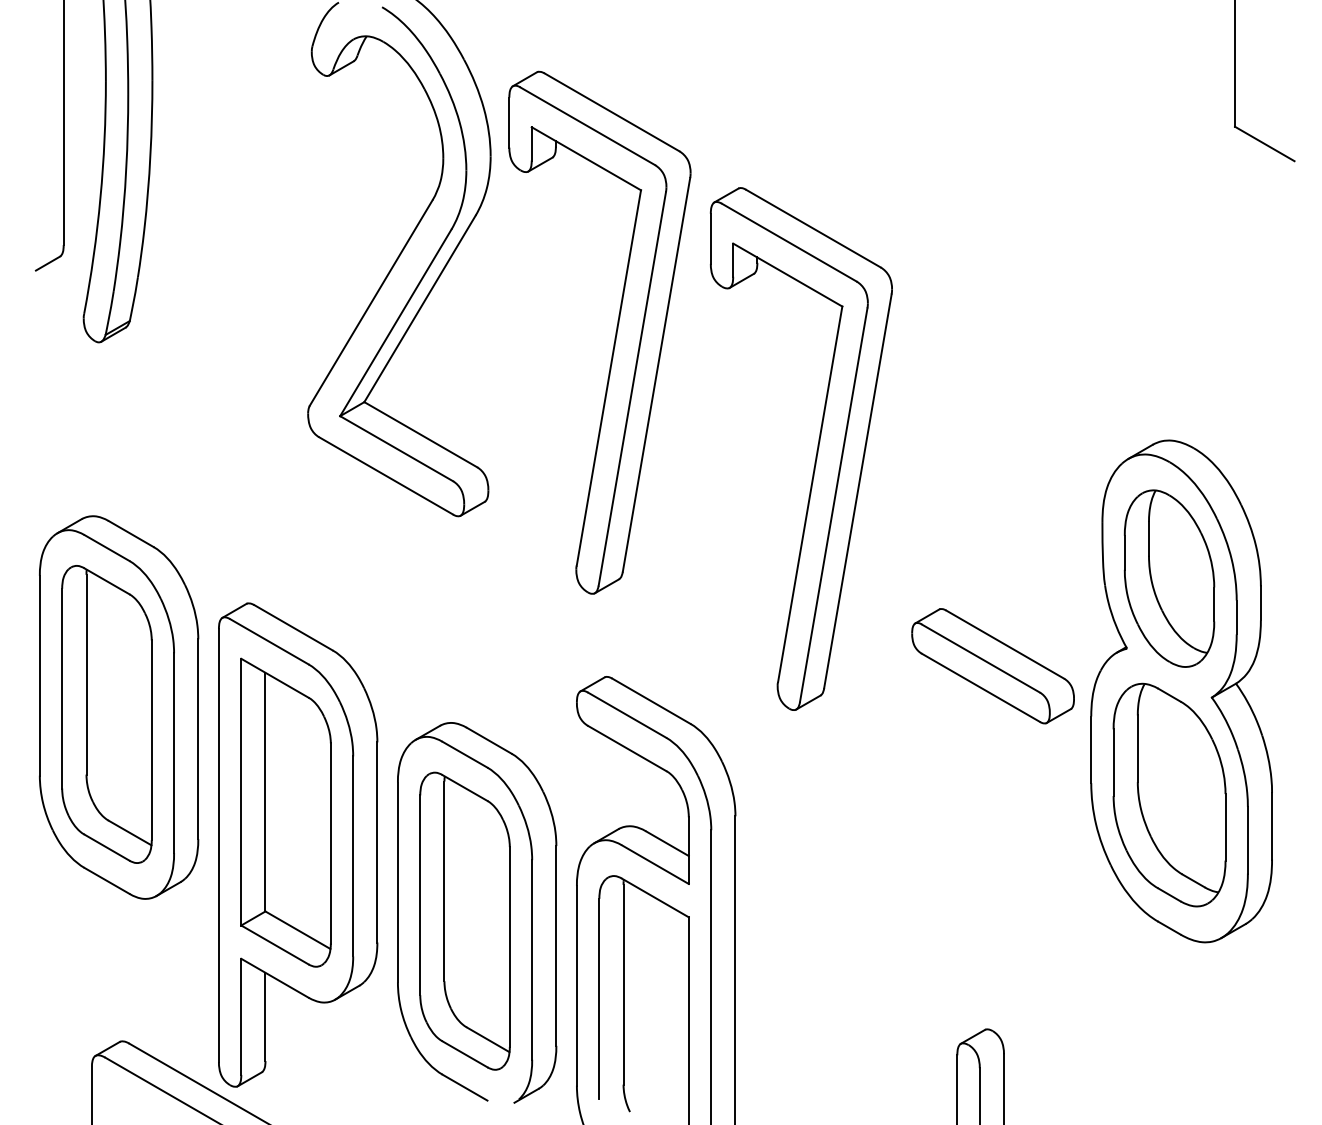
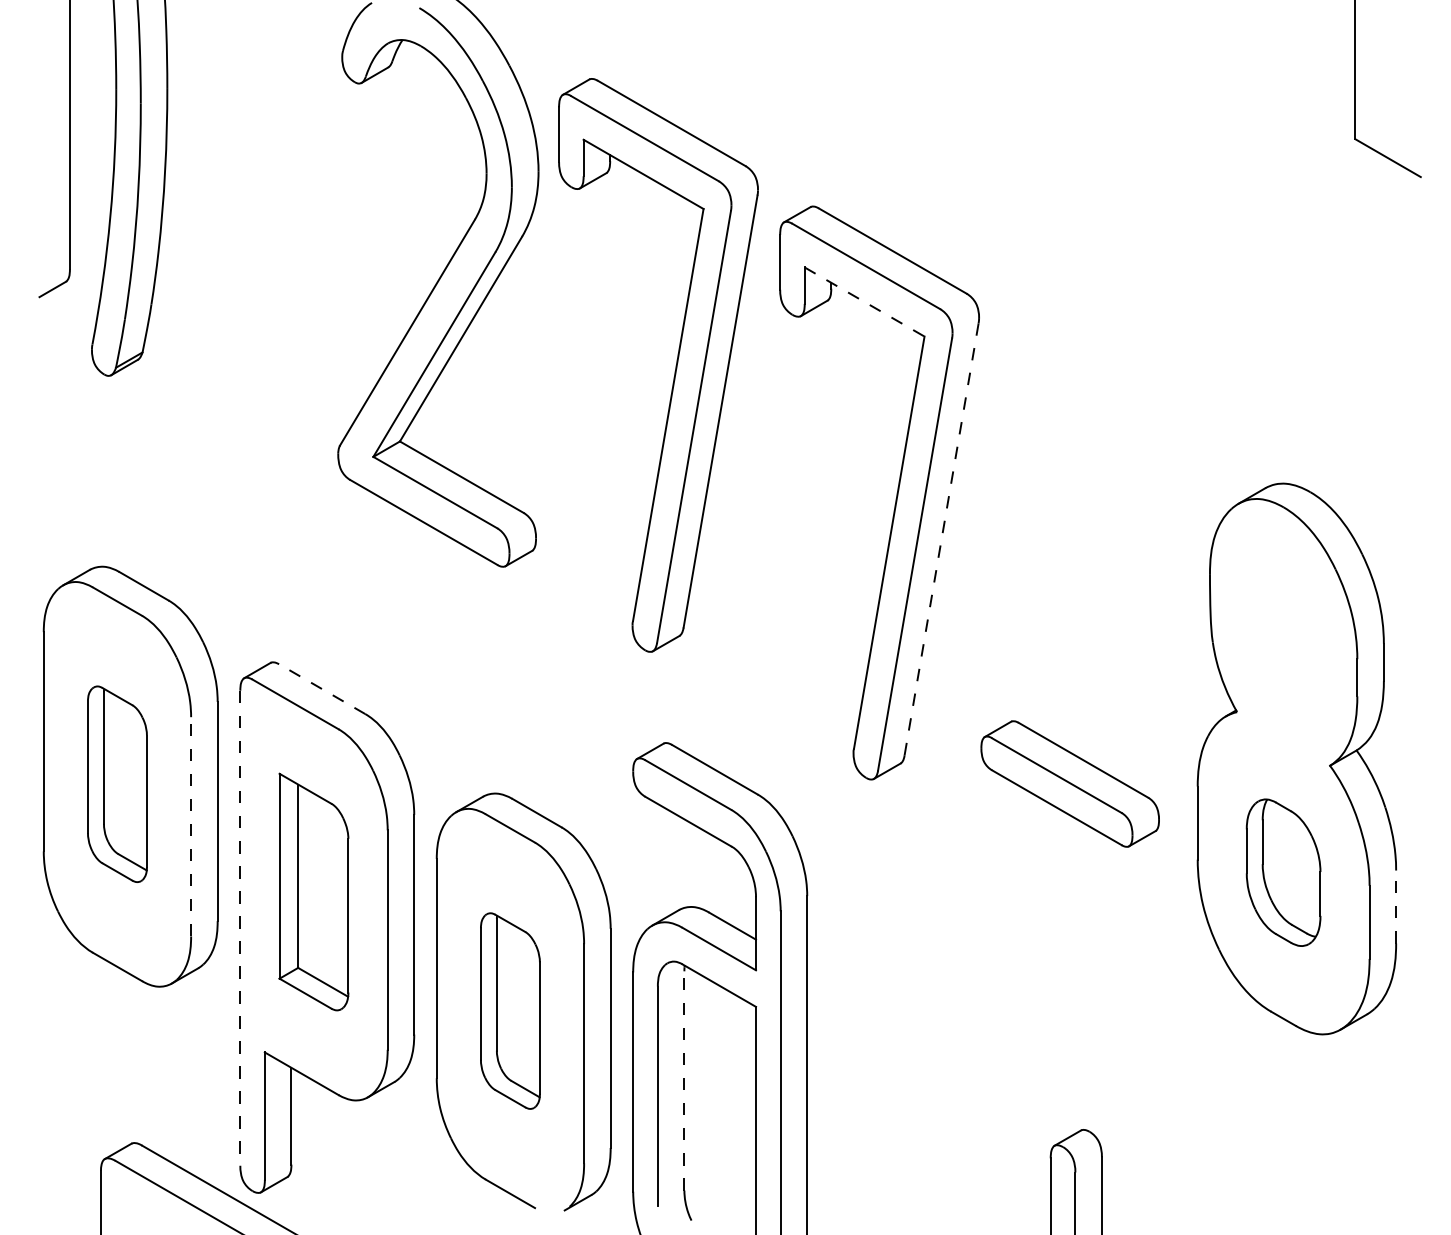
line: (788, 275) -> (865, 302), solid -> dashed
line: (857, 491) -> (941, 539), solid -> dashed
part: (1169, 578) -> (1283, 635), removed
line: (293, 627) -> (322, 688), solid -> dashed
part: (992, 666) -> (1069, 784), moved
part: (106, 714) -> (116, 784), size x0.6
line: (174, 753) -> (191, 827), solid -> dashed
part: (1169, 794) -> (1283, 872), size x0.6
part: (285, 812) -> (313, 891), size x0.7
line: (1272, 825) -> (1396, 906), solid -> dashed
line: (218, 846) -> (239, 929), solid -> dashed
part: (464, 920) -> (509, 1010), size x0.6
line: (623, 984) -> (684, 1080), solid -> dashed

